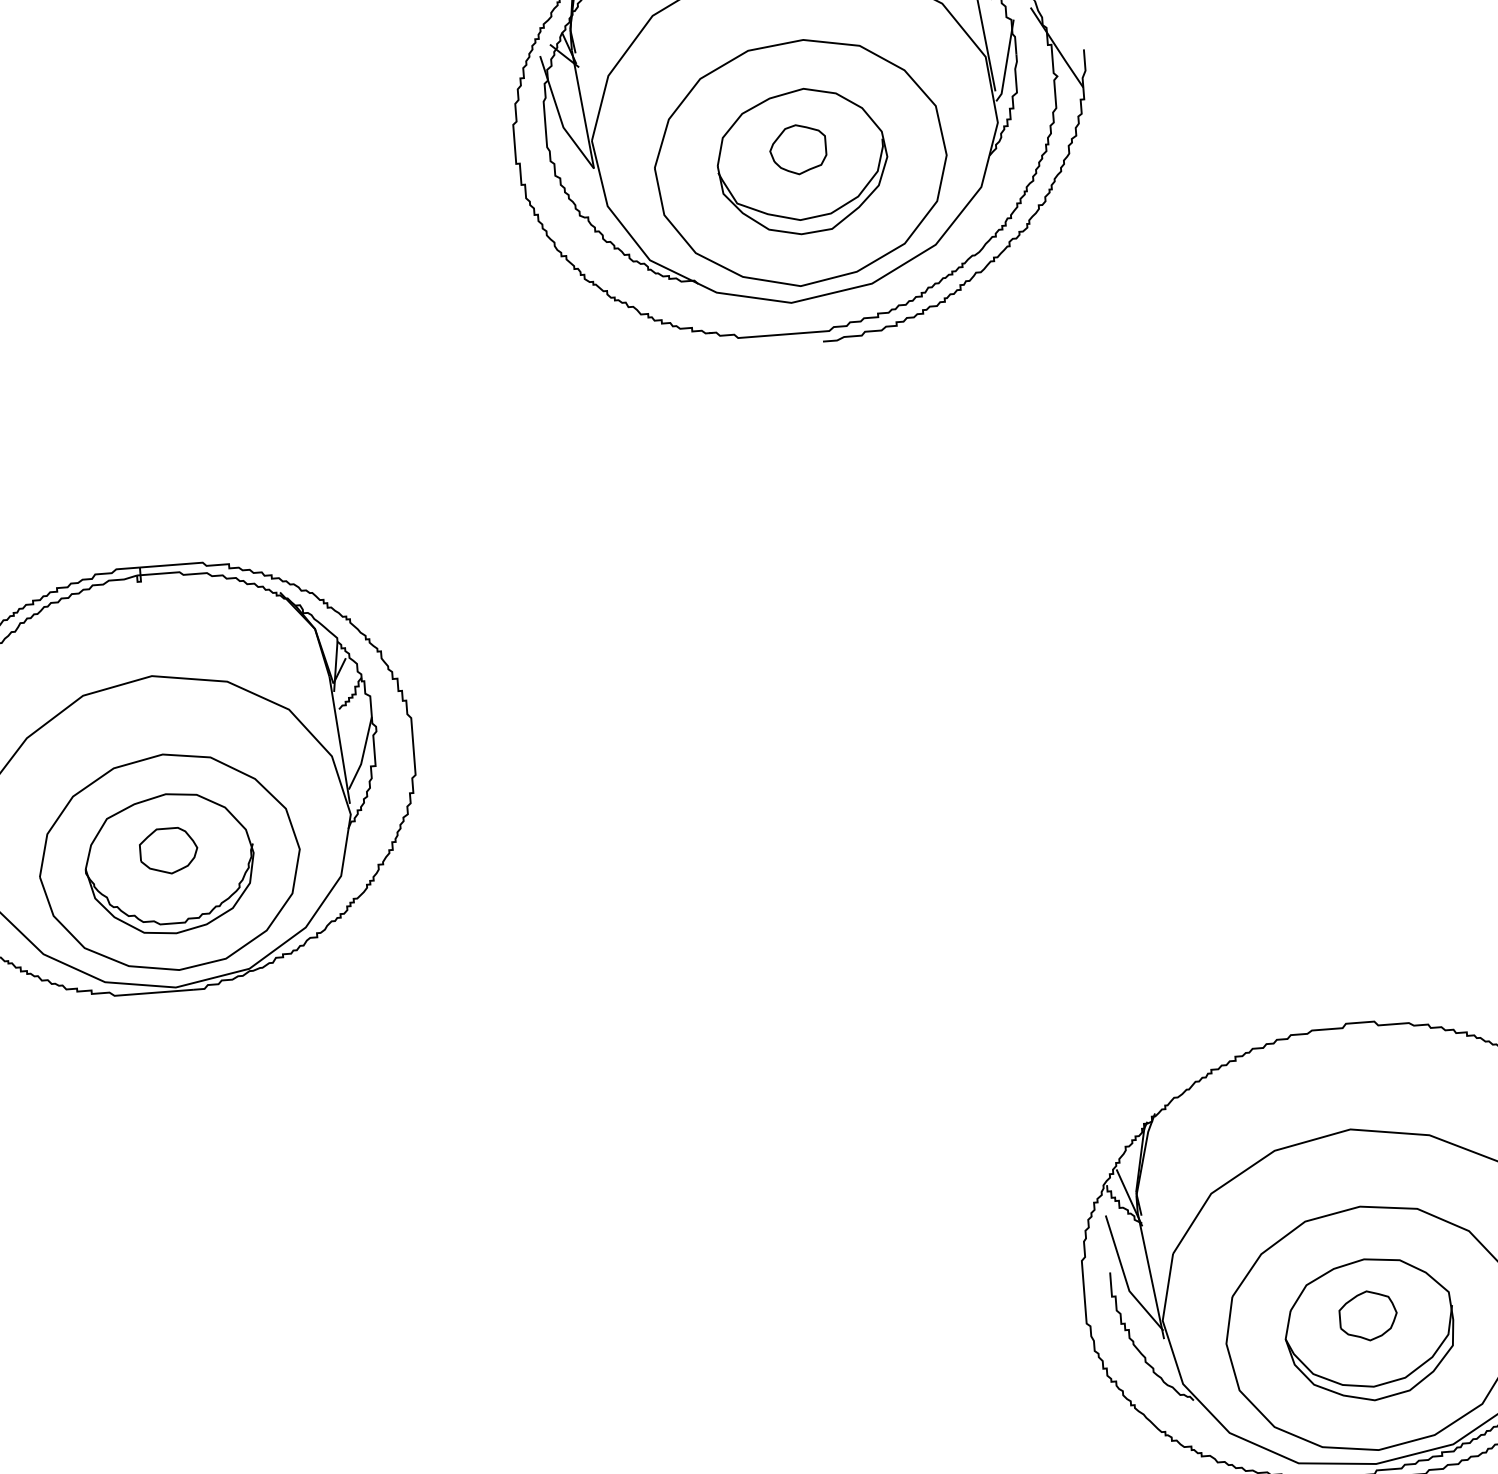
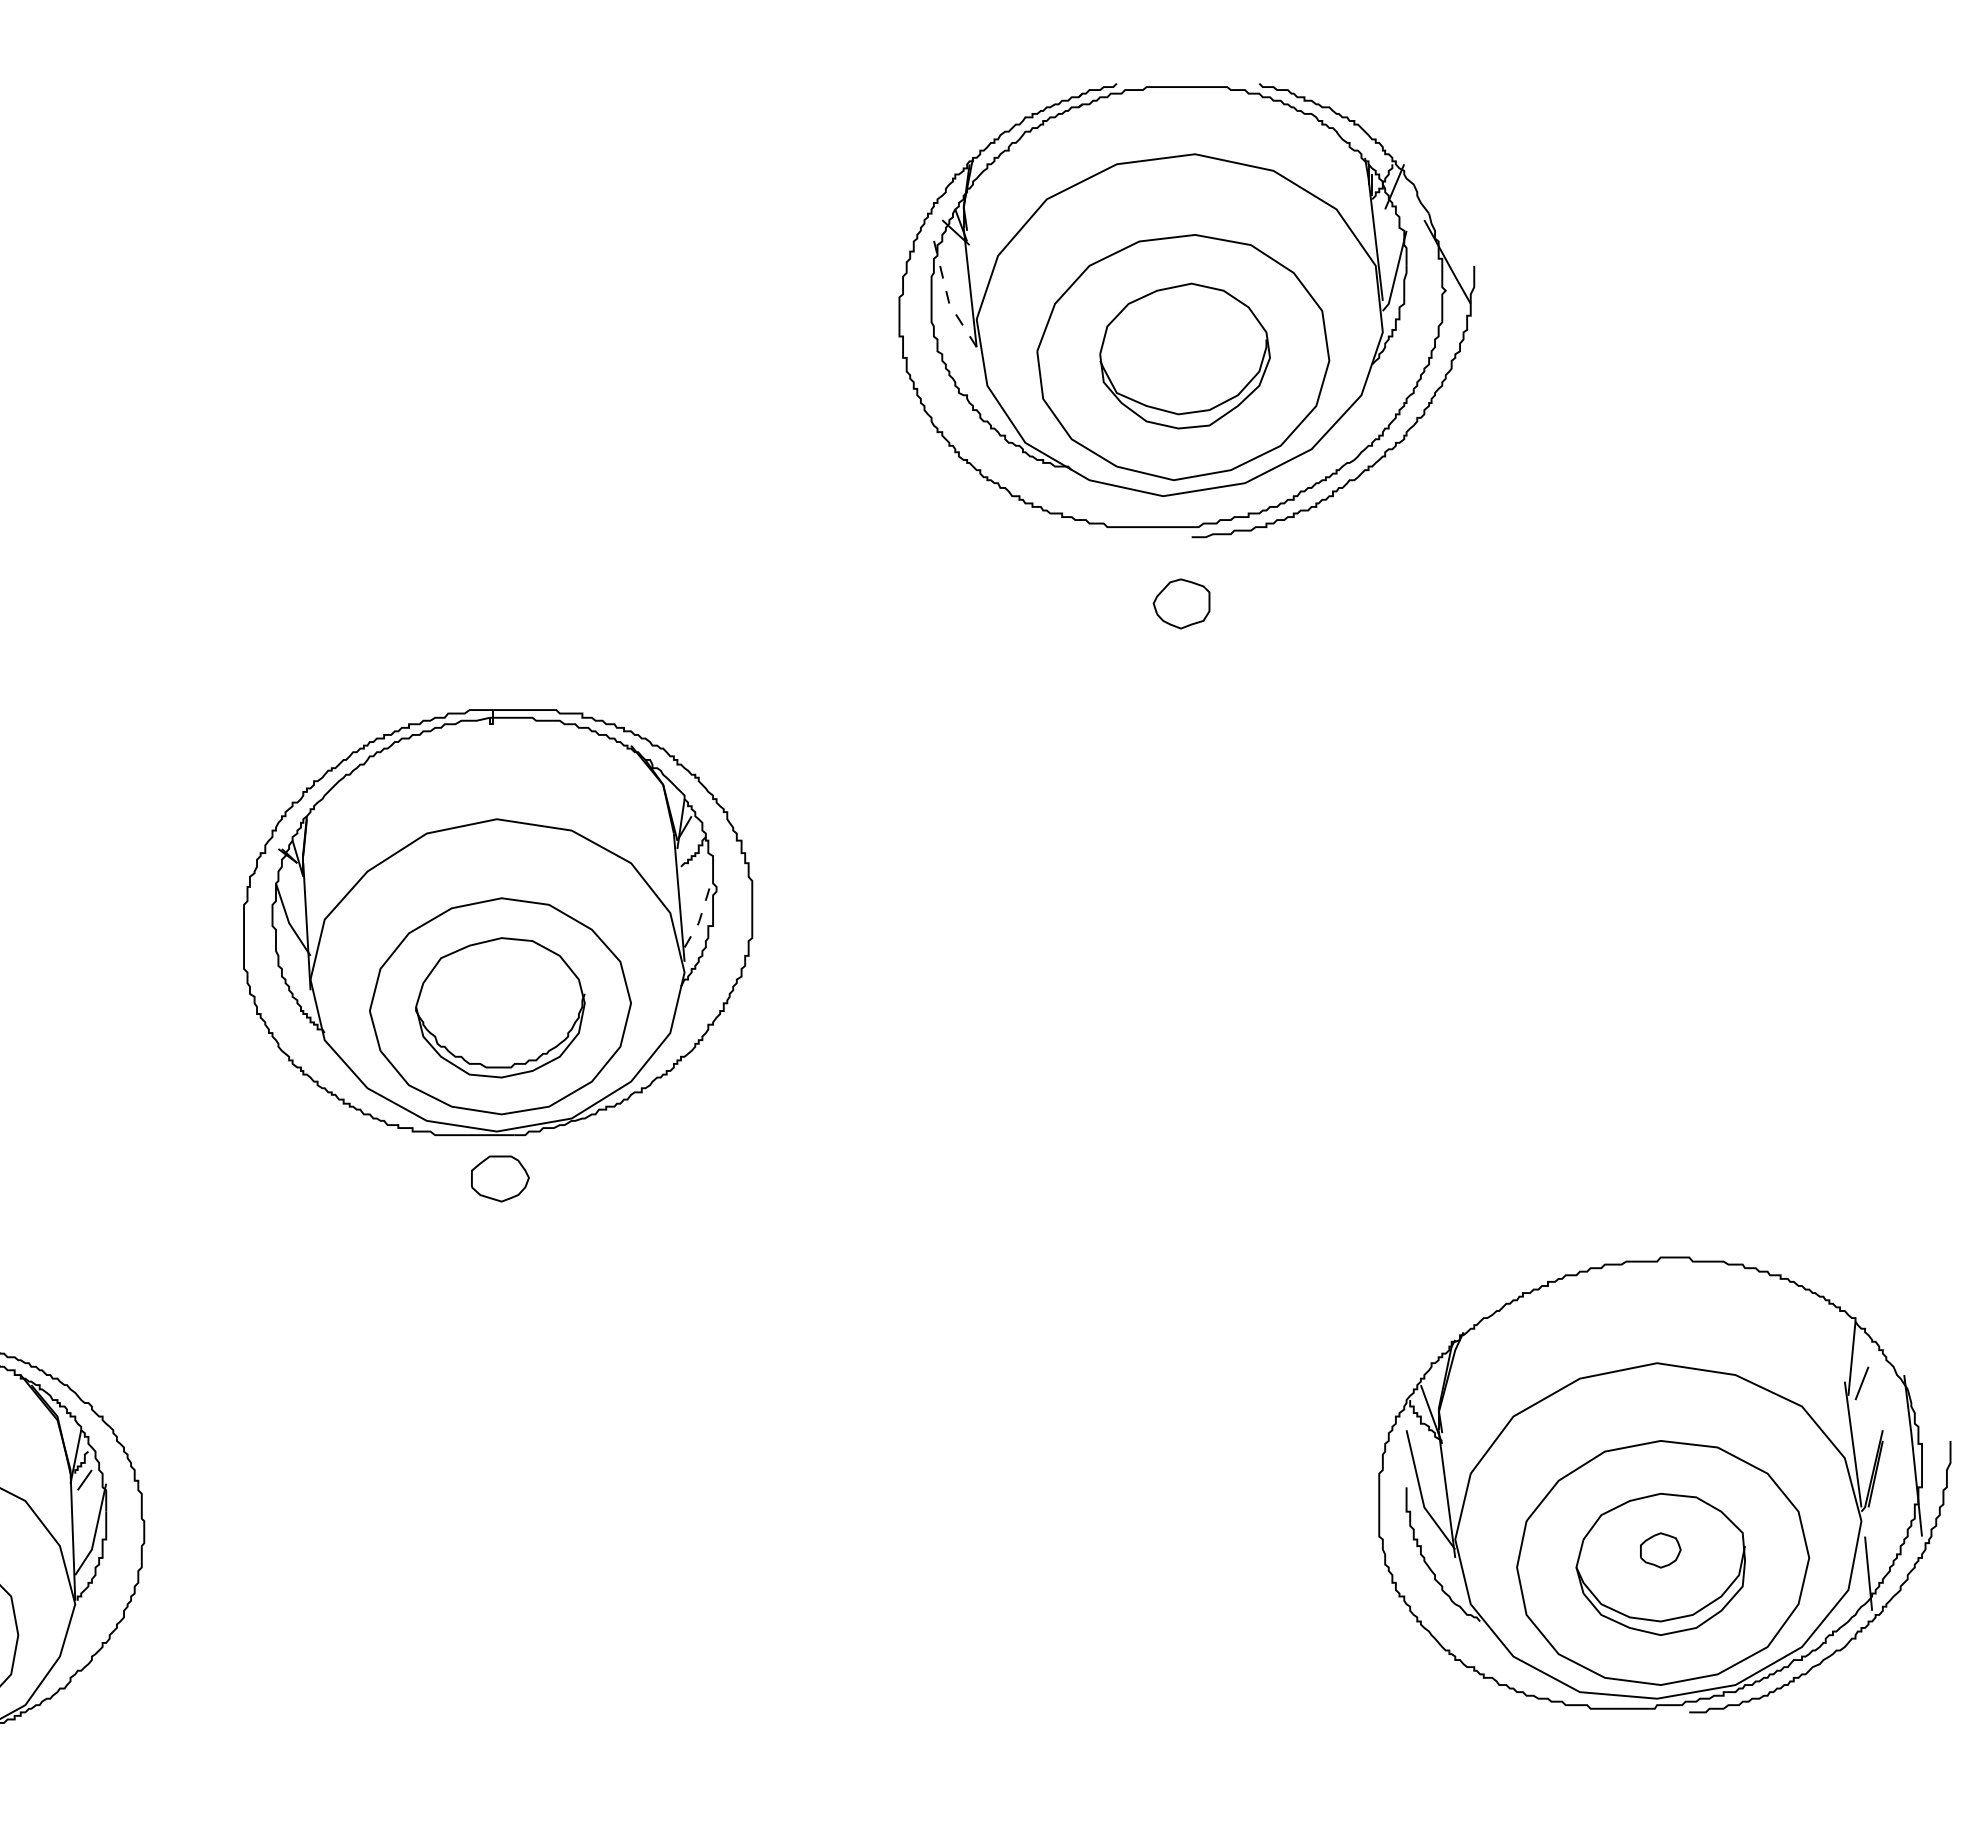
line: (559, 116) -> (946, 292), solid -> dashed
part: (797, 149) -> (1181, 603), moved
line: (363, 754) -> (701, 913), solid -> dashed
part: (168, 850) -> (500, 1178), moved
part: (1368, 1315) -> (1660, 1550), size x0.7

